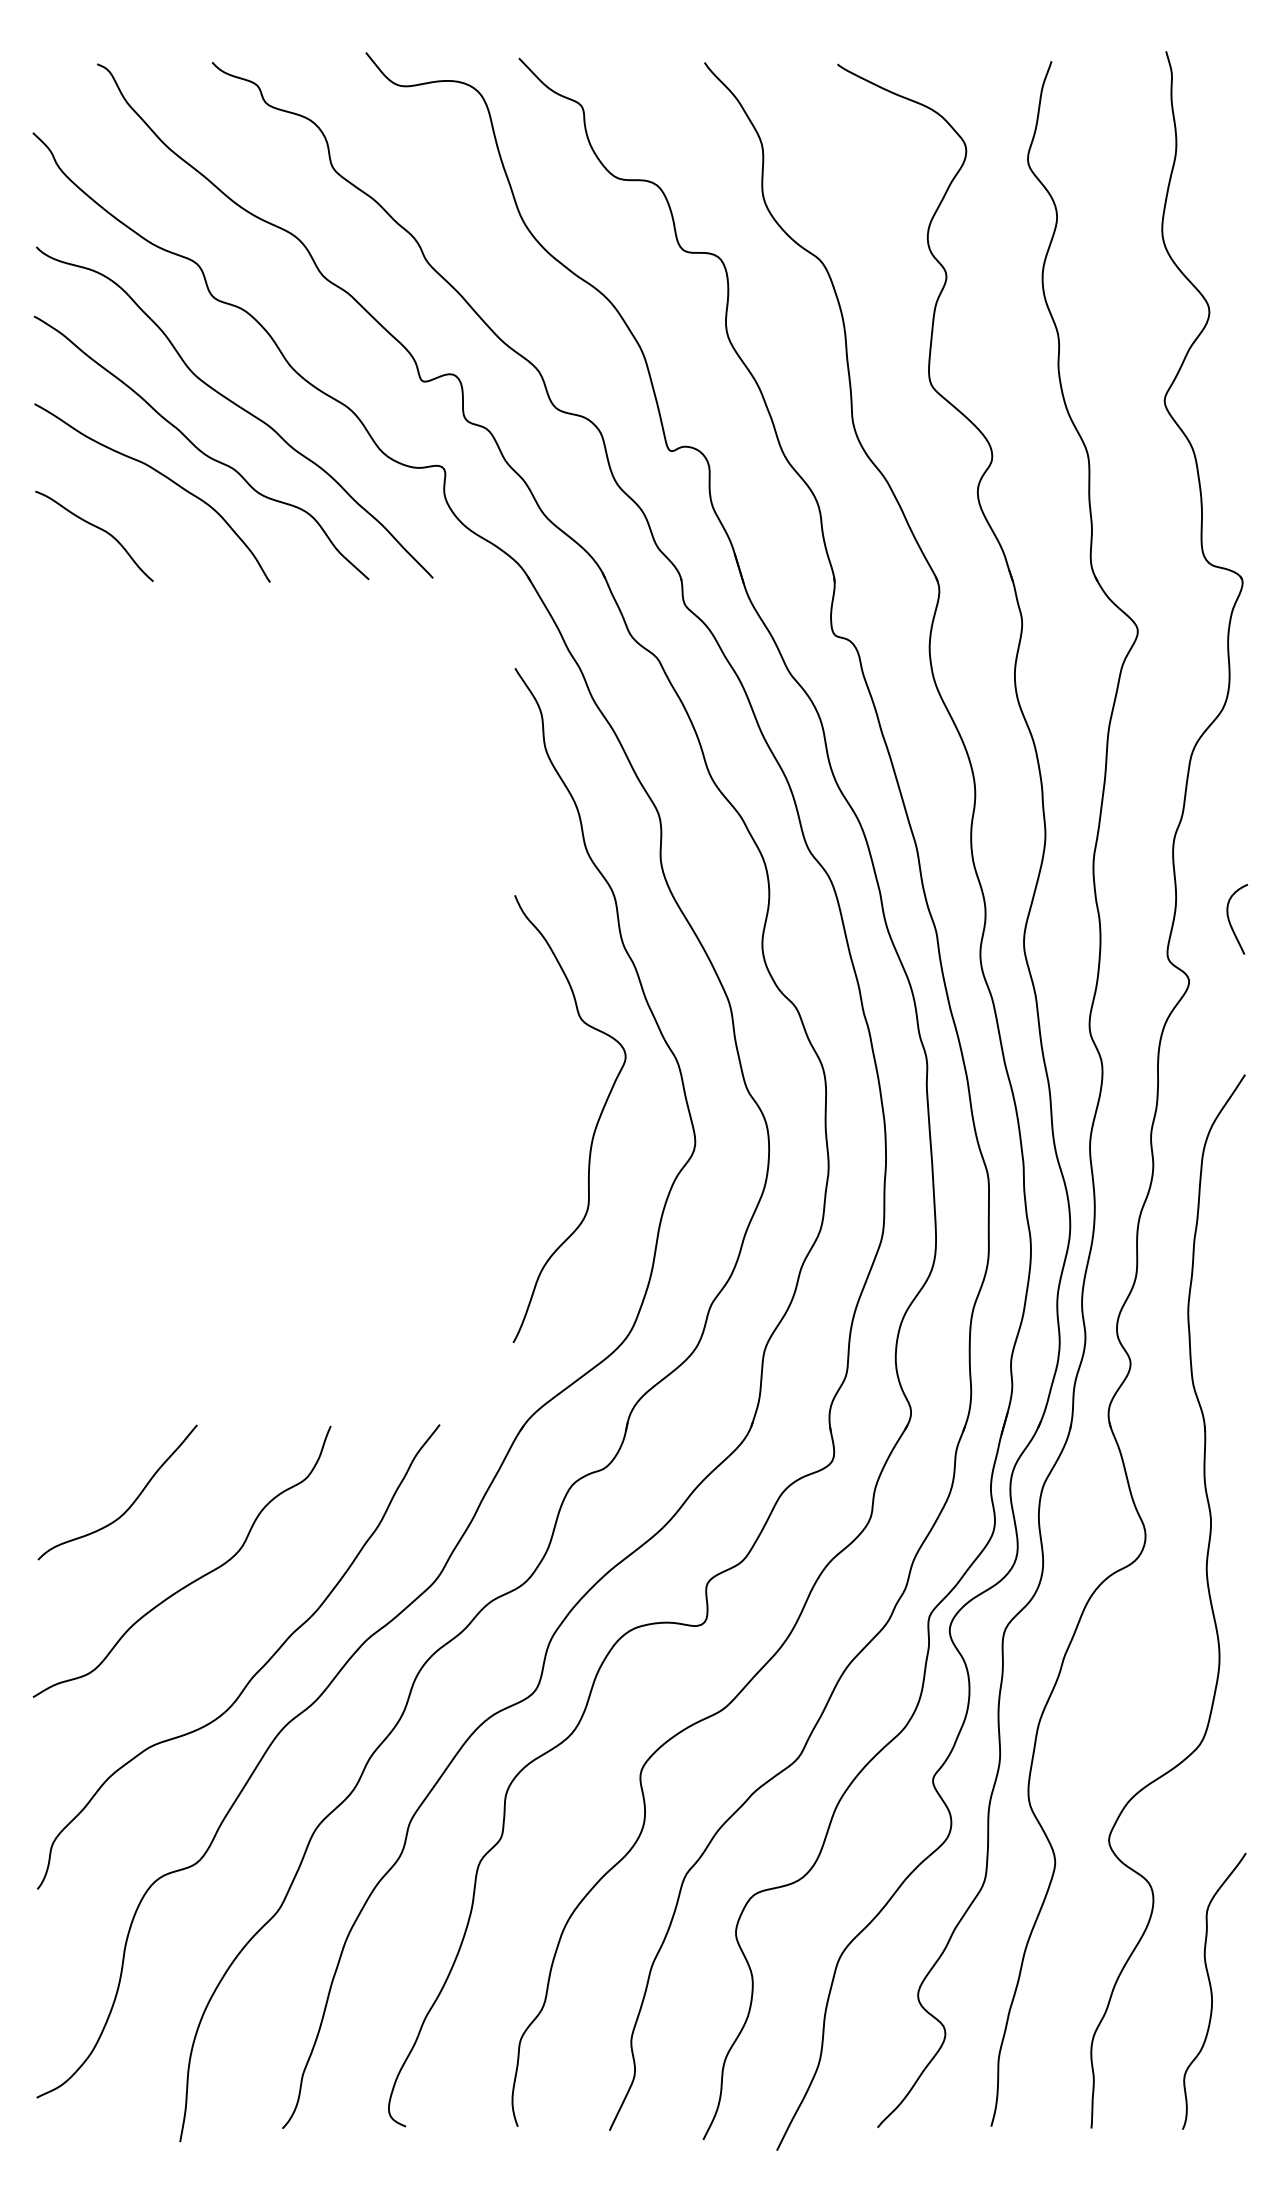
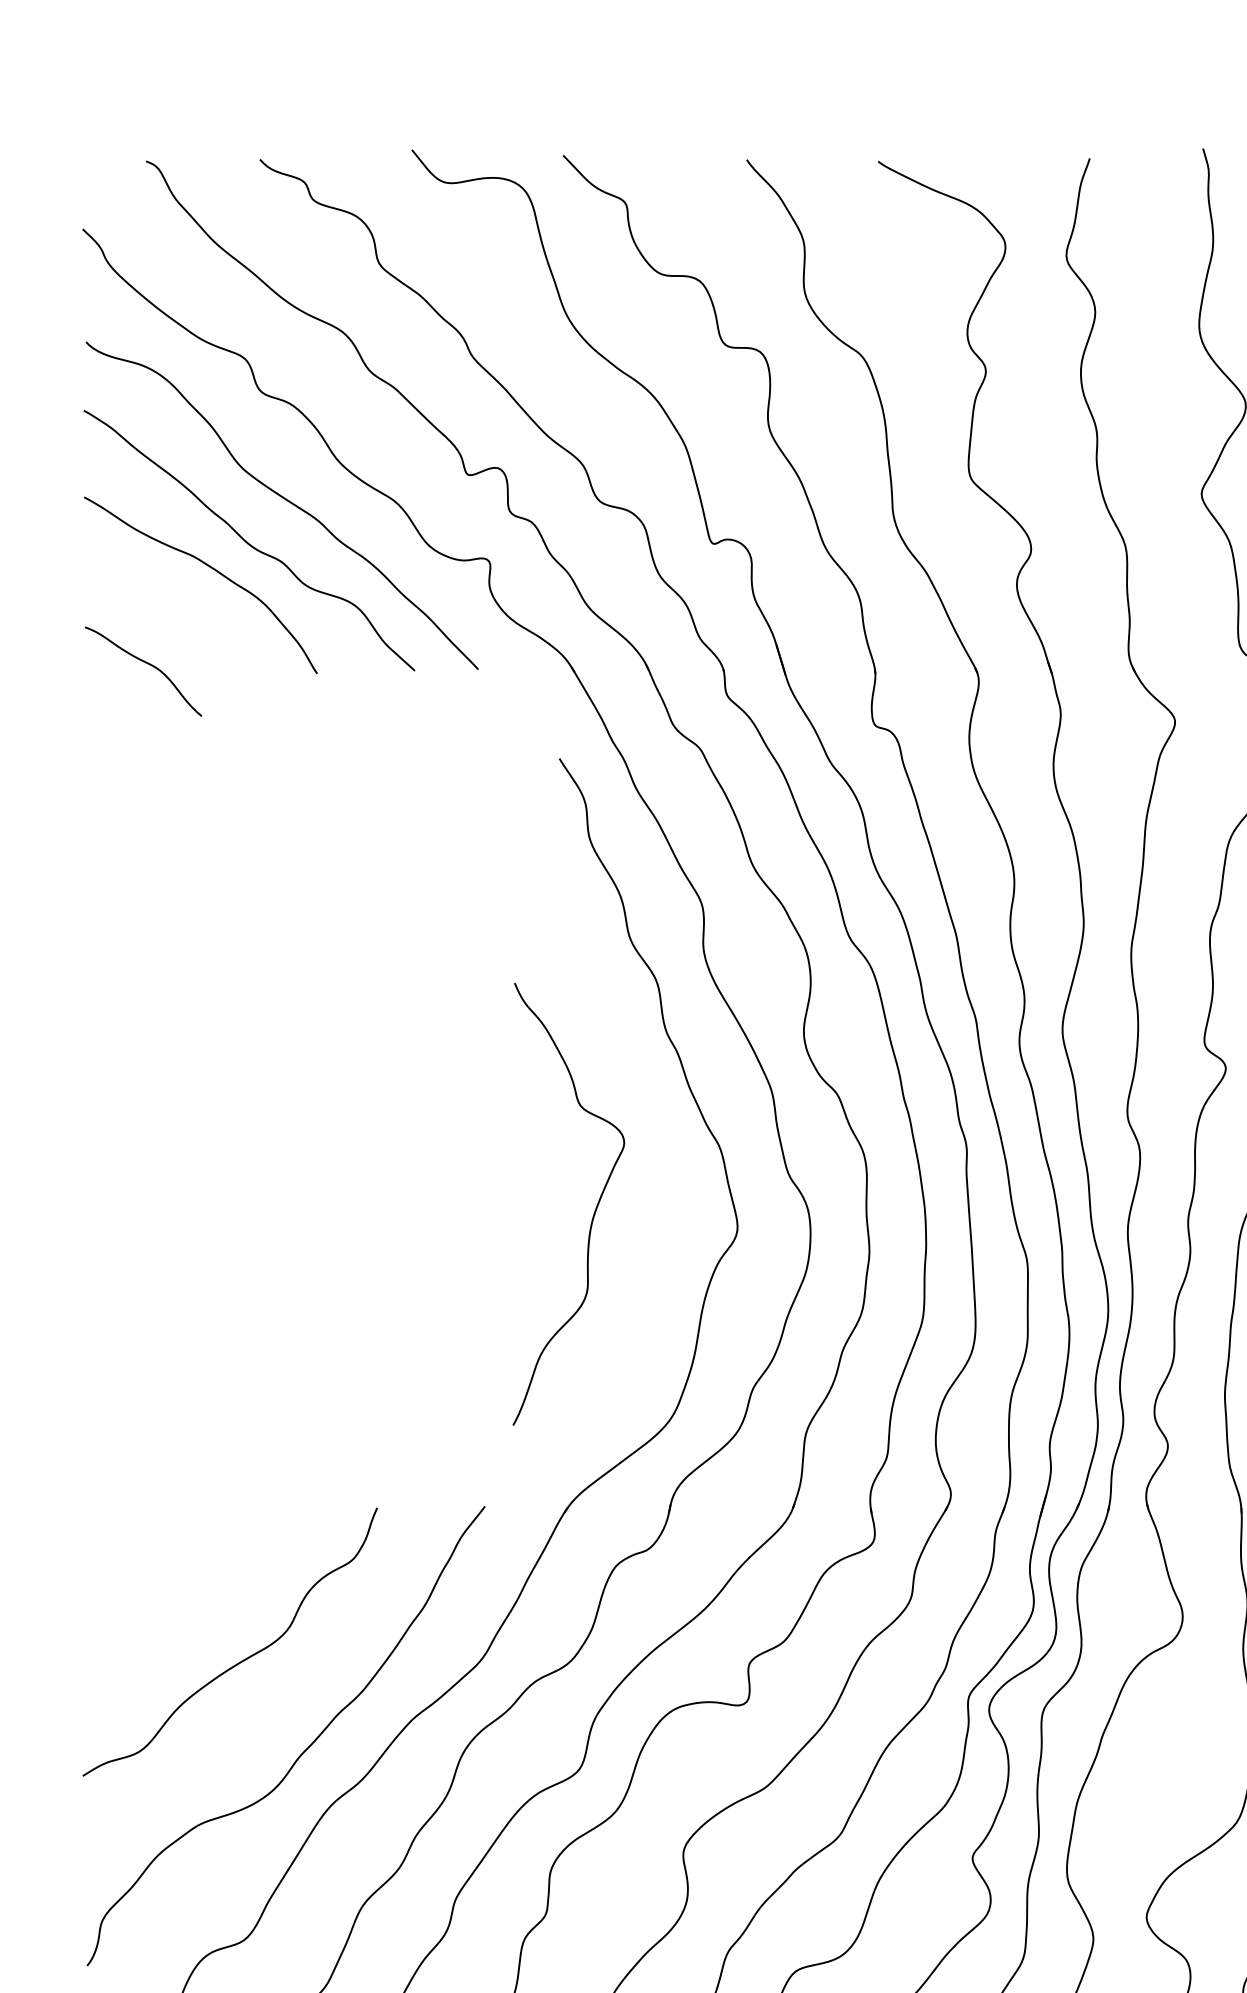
curve: (97, 528) -> (146, 663), moved
curve: (595, 1125) -> (594, 1210), moved
curve: (131, 1503) -> (180, 1584), removed

